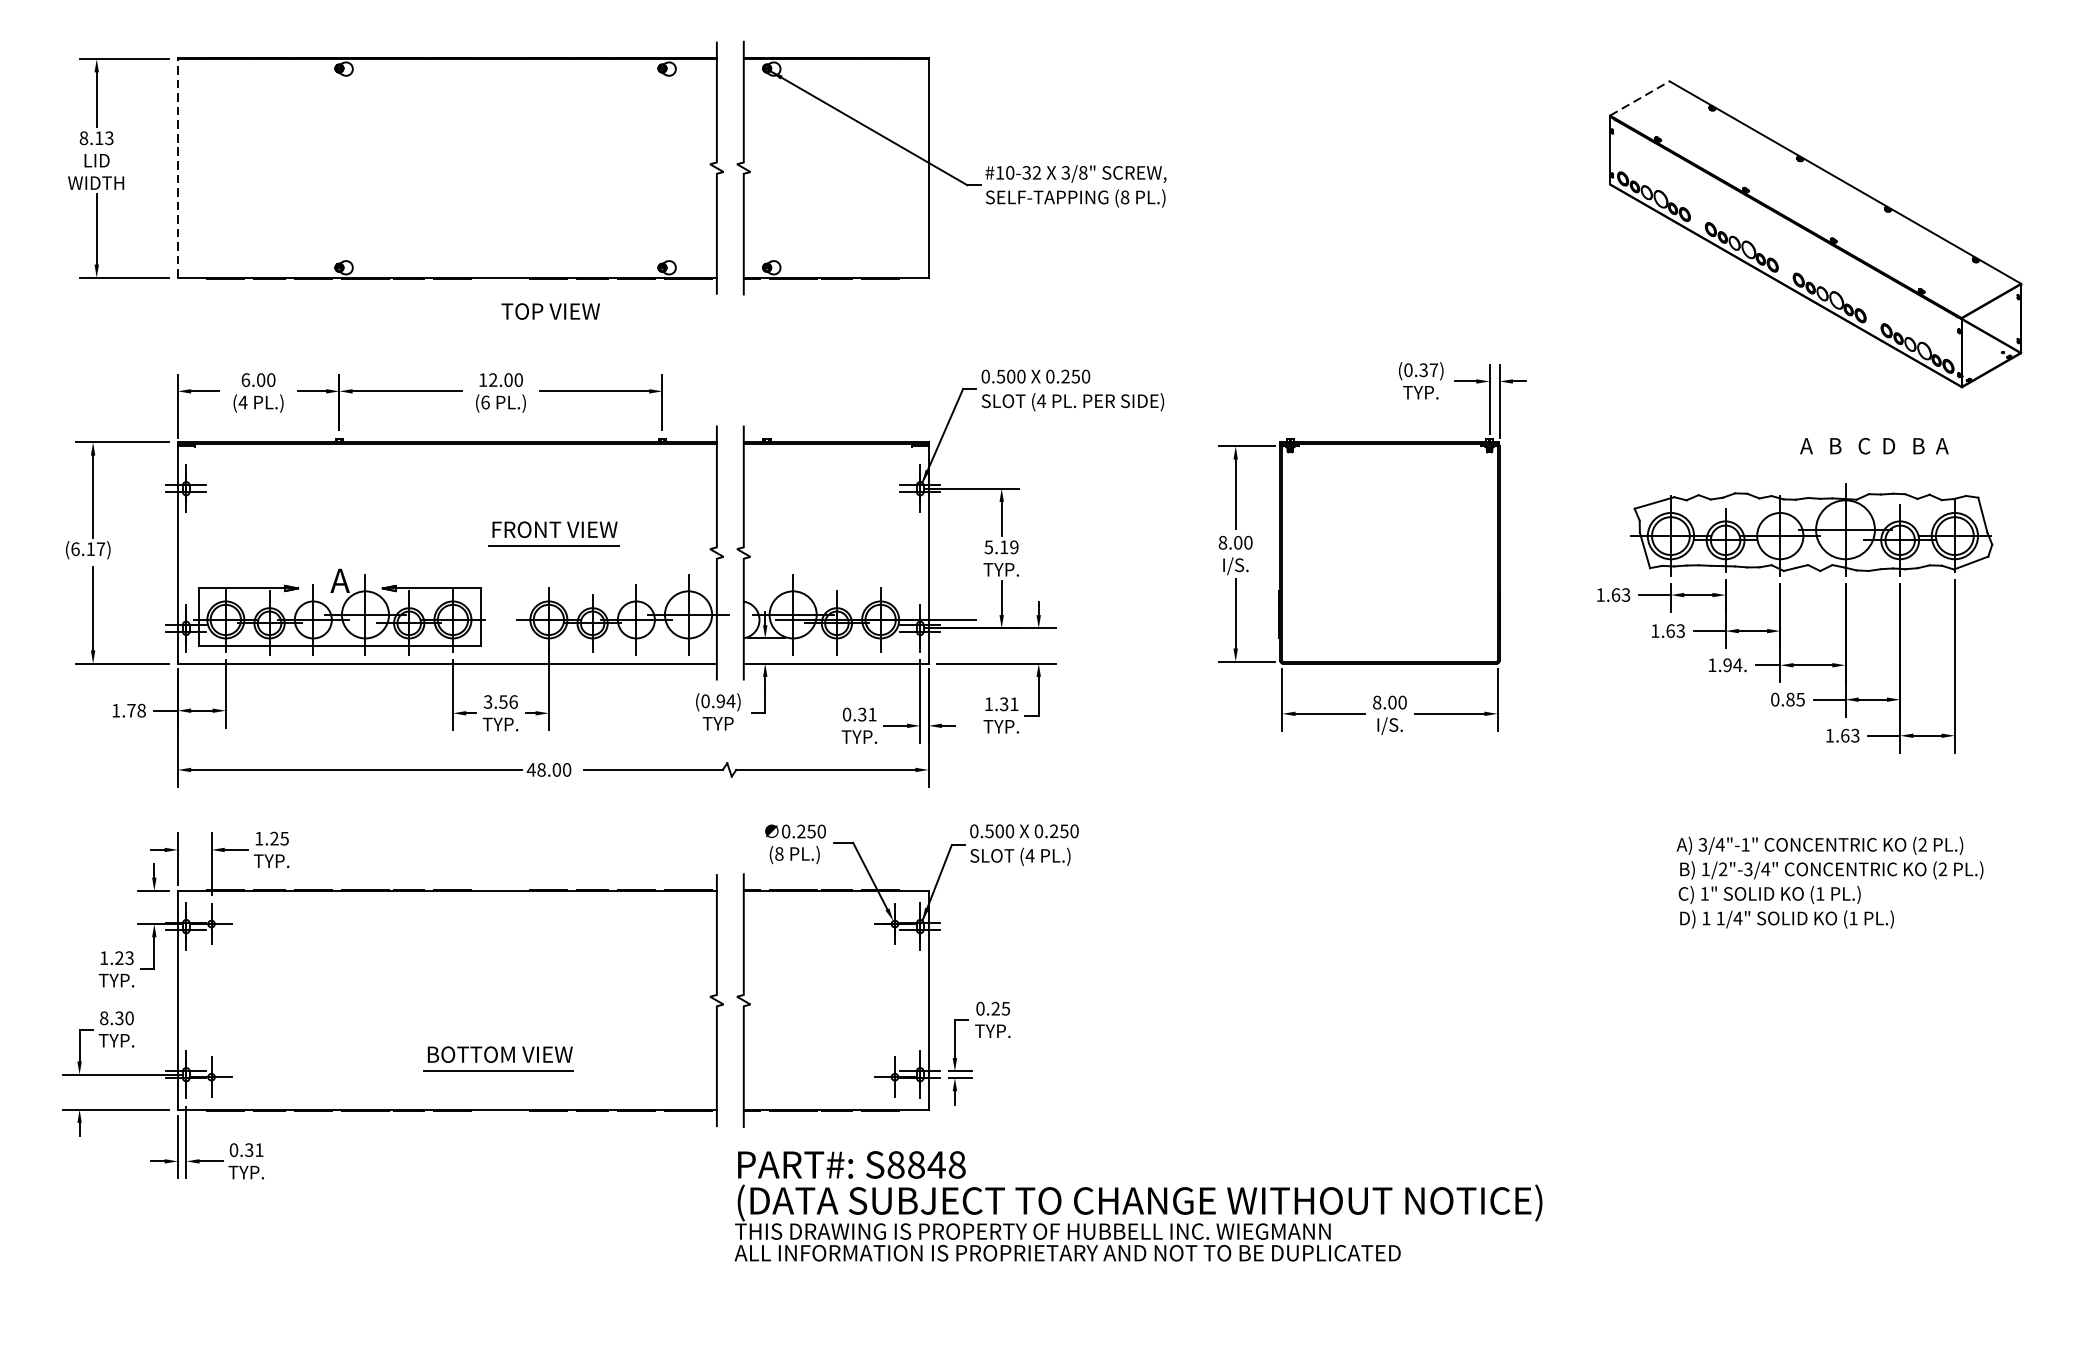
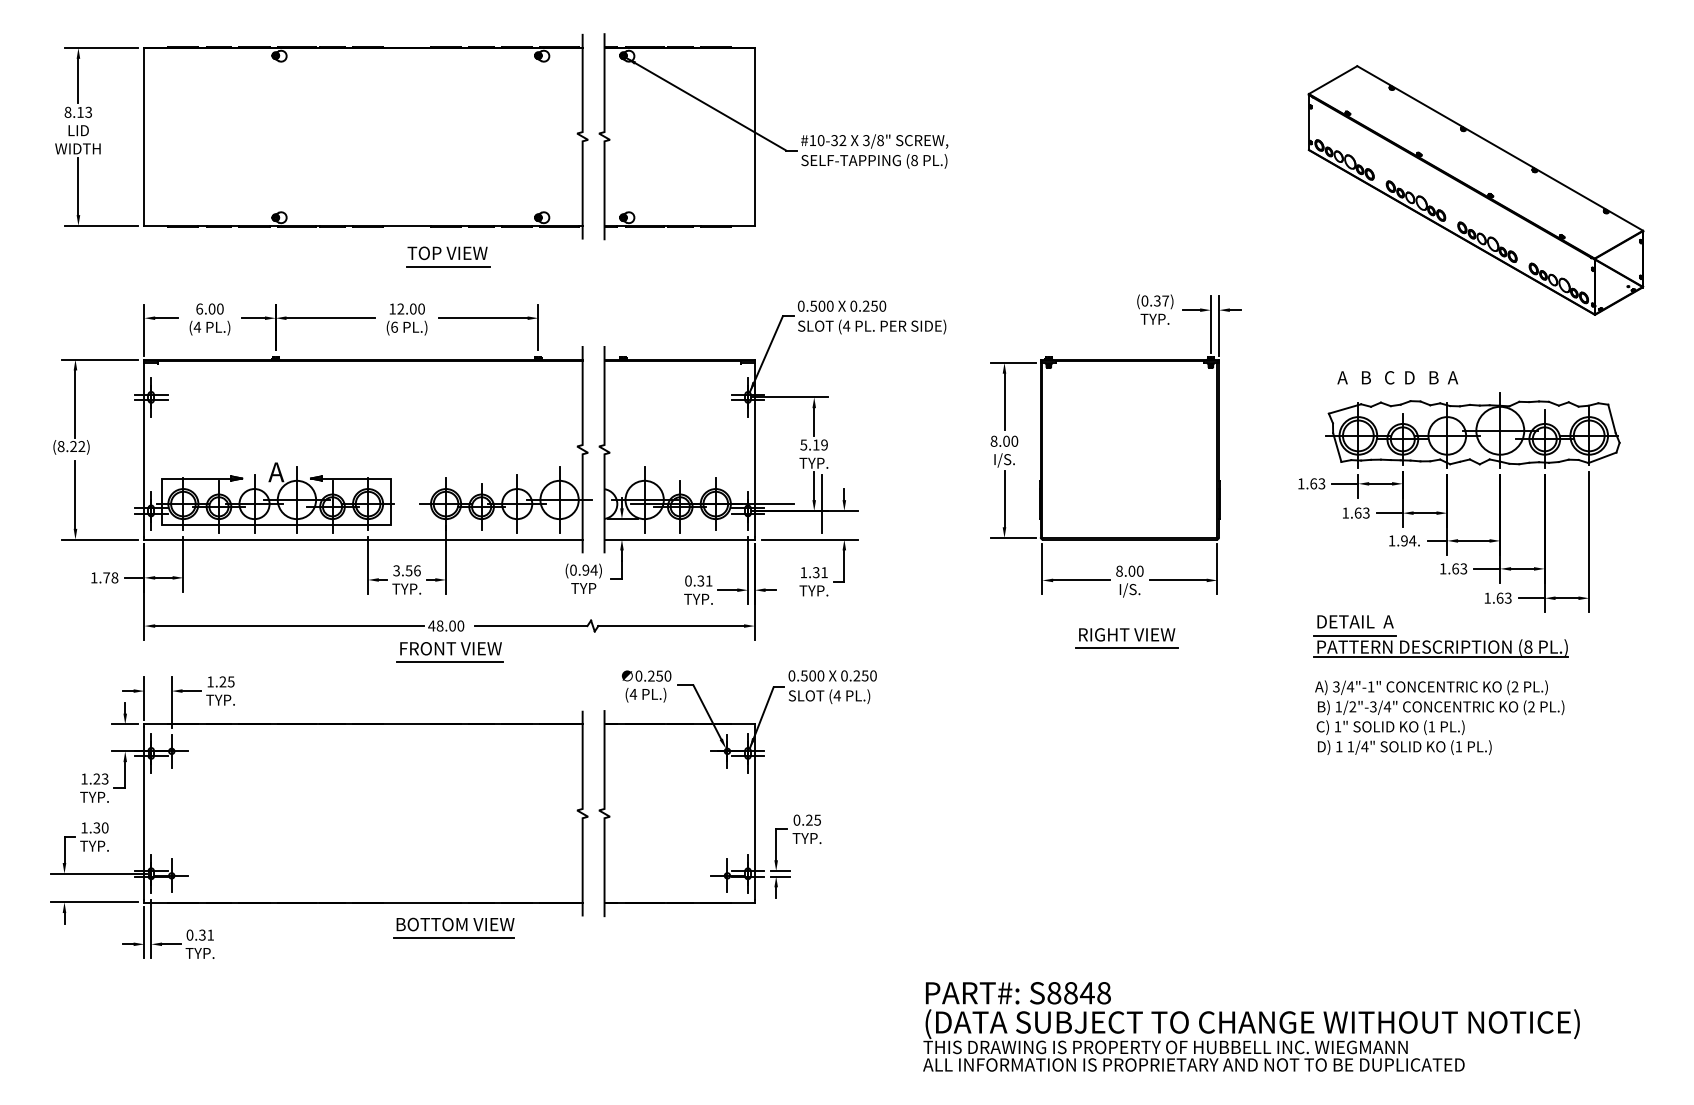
line: (1640, 98) -> (1333, 80), dashed -> solid
line: (177, 167) -> (144, 136), dashed -> solid
line: (551, 327) -> (448, 266), added
text: (1874, 445) -> (1397, 377), moved
part: (553, 534) -> (449, 652), moved
text: (88, 549) -> (71, 446), (6.17) -> (8.22)
line: (1011, 619) -> (822, 503), added
text: (1787, 699) -> (1453, 568), 0.85 -> 1.63
part: (1771, 782) -> (1440, 636), added
part: (1385, 785) -> (1126, 638), added
text: (779, 852) -> (633, 693), (8 -> (4
text: (1829, 882) -> (1439, 717), moved
text: (104, 1017) -> (84, 827), 8.30 -> 1.30
part: (497, 1058) -> (453, 927), moved
text: (1138, 1205) -> (1251, 1026), moved

